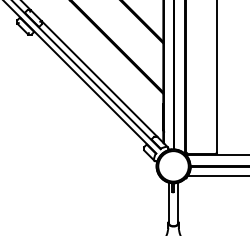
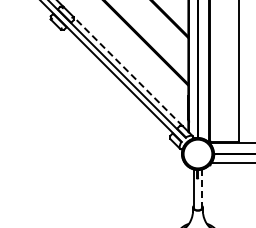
line: (98, 78) -> (127, 71), solid -> dashed
line: (178, 204) -> (202, 189), solid -> dashed

